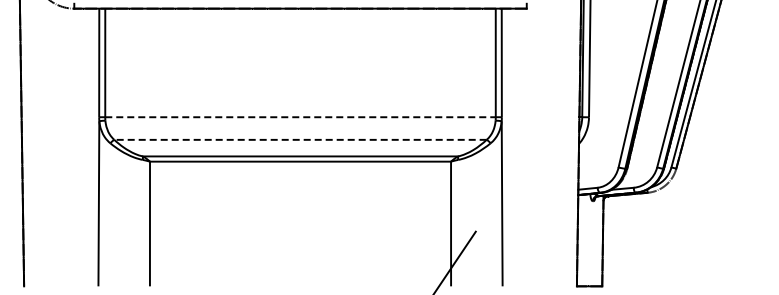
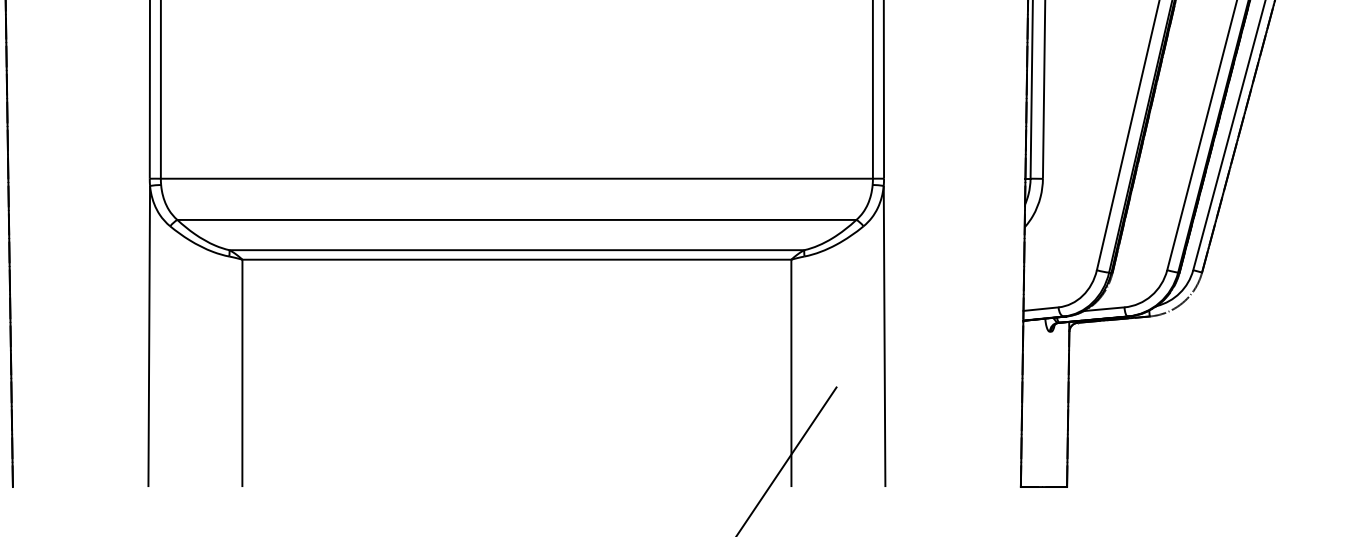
line: (301, 117) -> (518, 179), dashed -> solid
line: (300, 139) -> (516, 219), dashed -> solid

